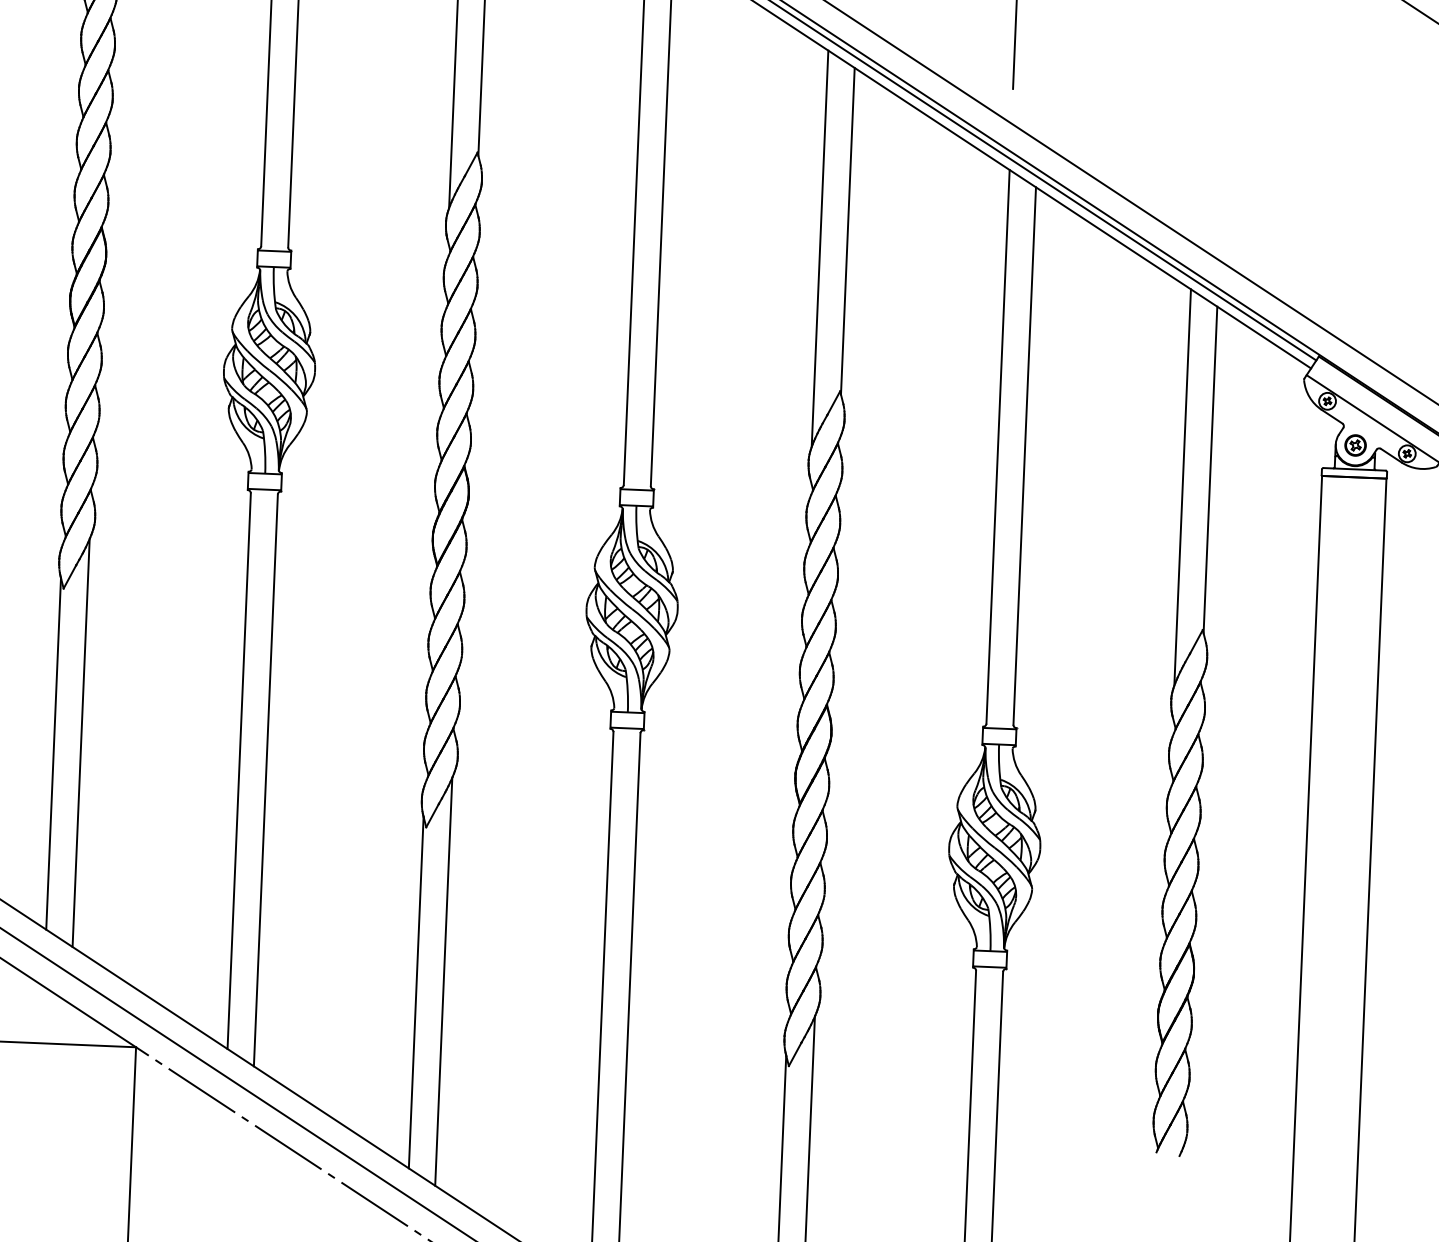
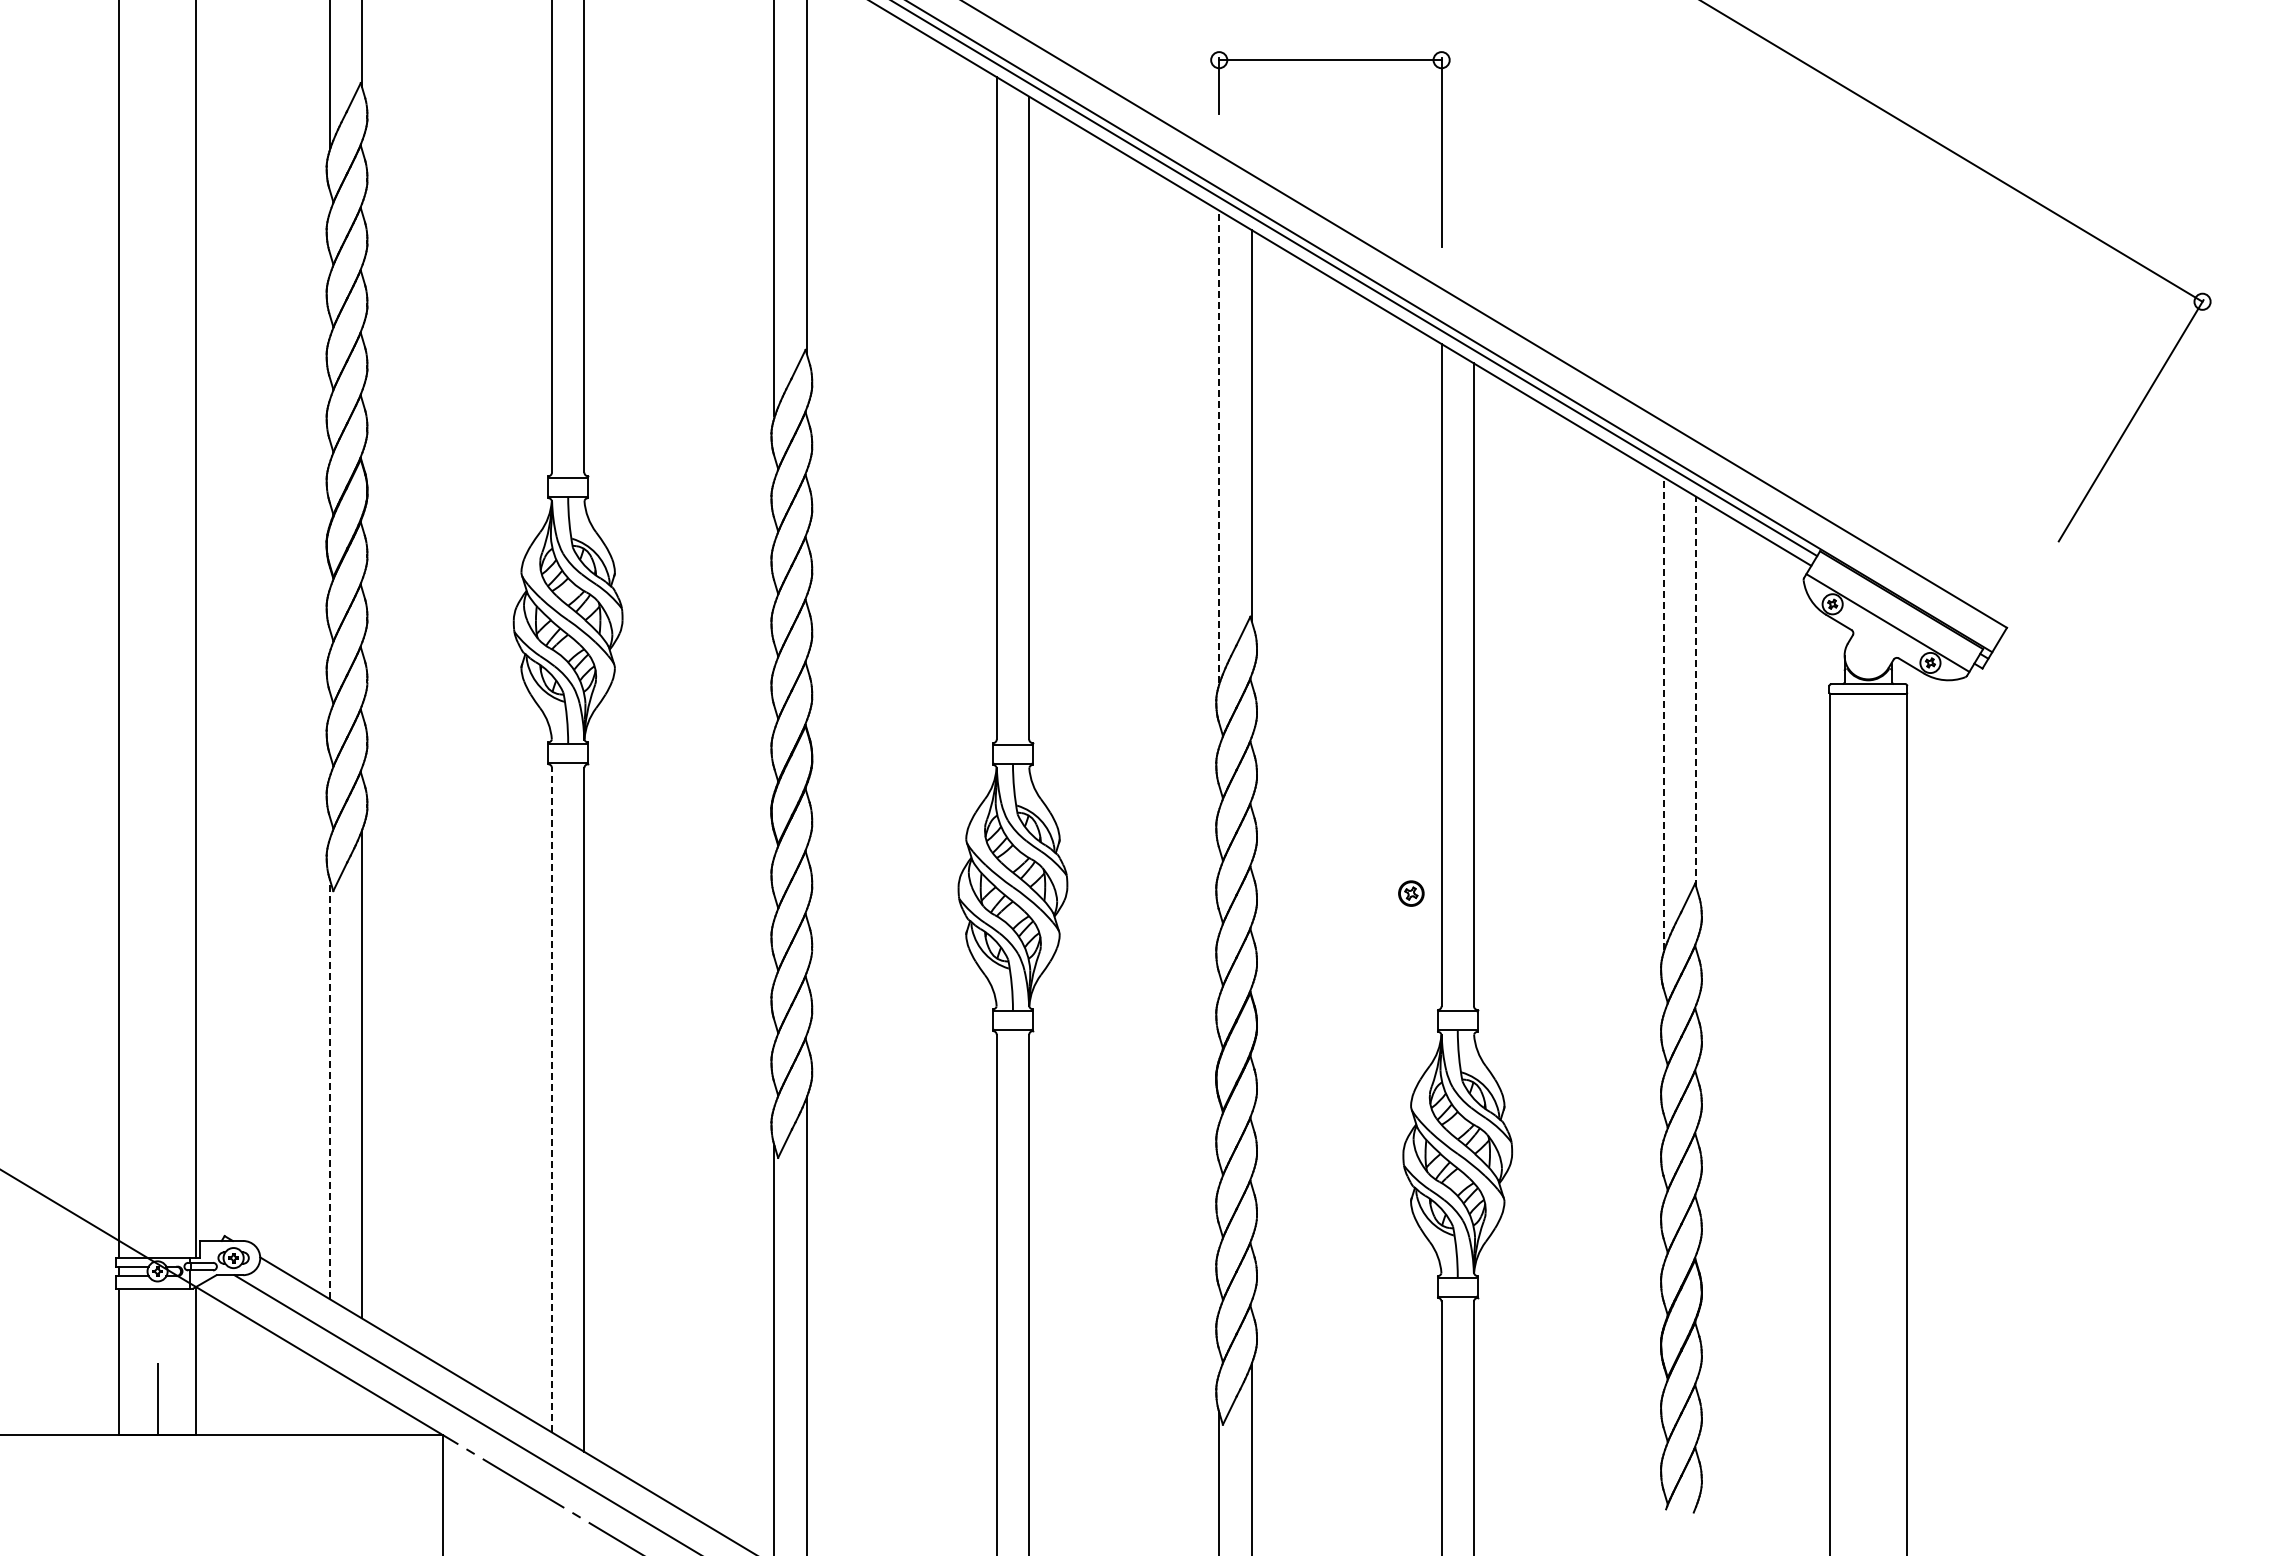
line: (820, 247) -> (1219, 446), solid -> dashed
part: (1355, 445) -> (1411, 893), moved
line: (1210, 469) -> (1696, 691), solid -> dashed
line: (1183, 486) -> (1664, 713), solid -> dashed
line: (53, 753) -> (329, 1088), solid -> dashed
line: (239, 770) -> (552, 1099), solid -> dashed

